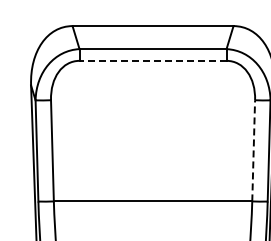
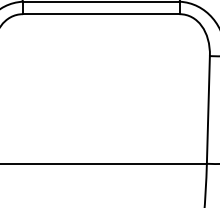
line: (153, 60) -> (101, 13), dashed -> solid
line: (253, 150) -> (208, 109), dashed -> solid

